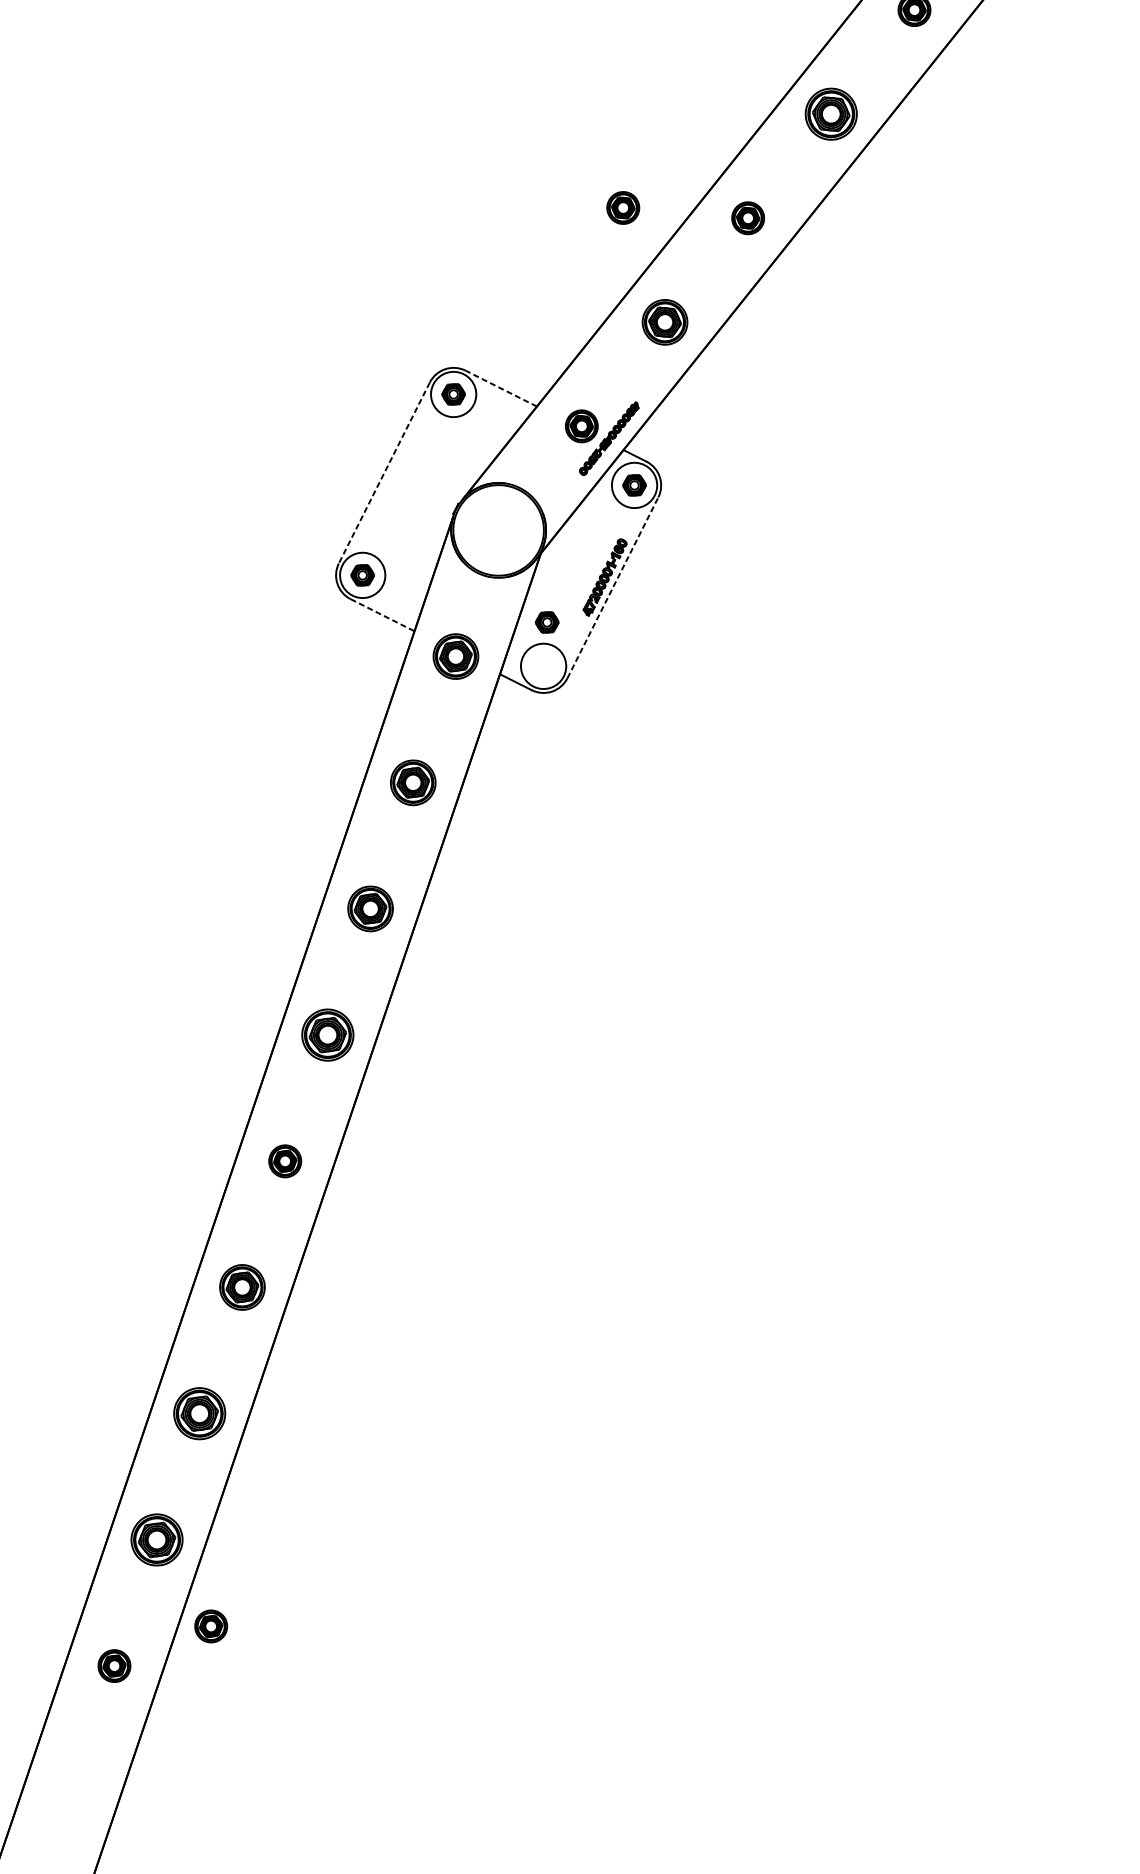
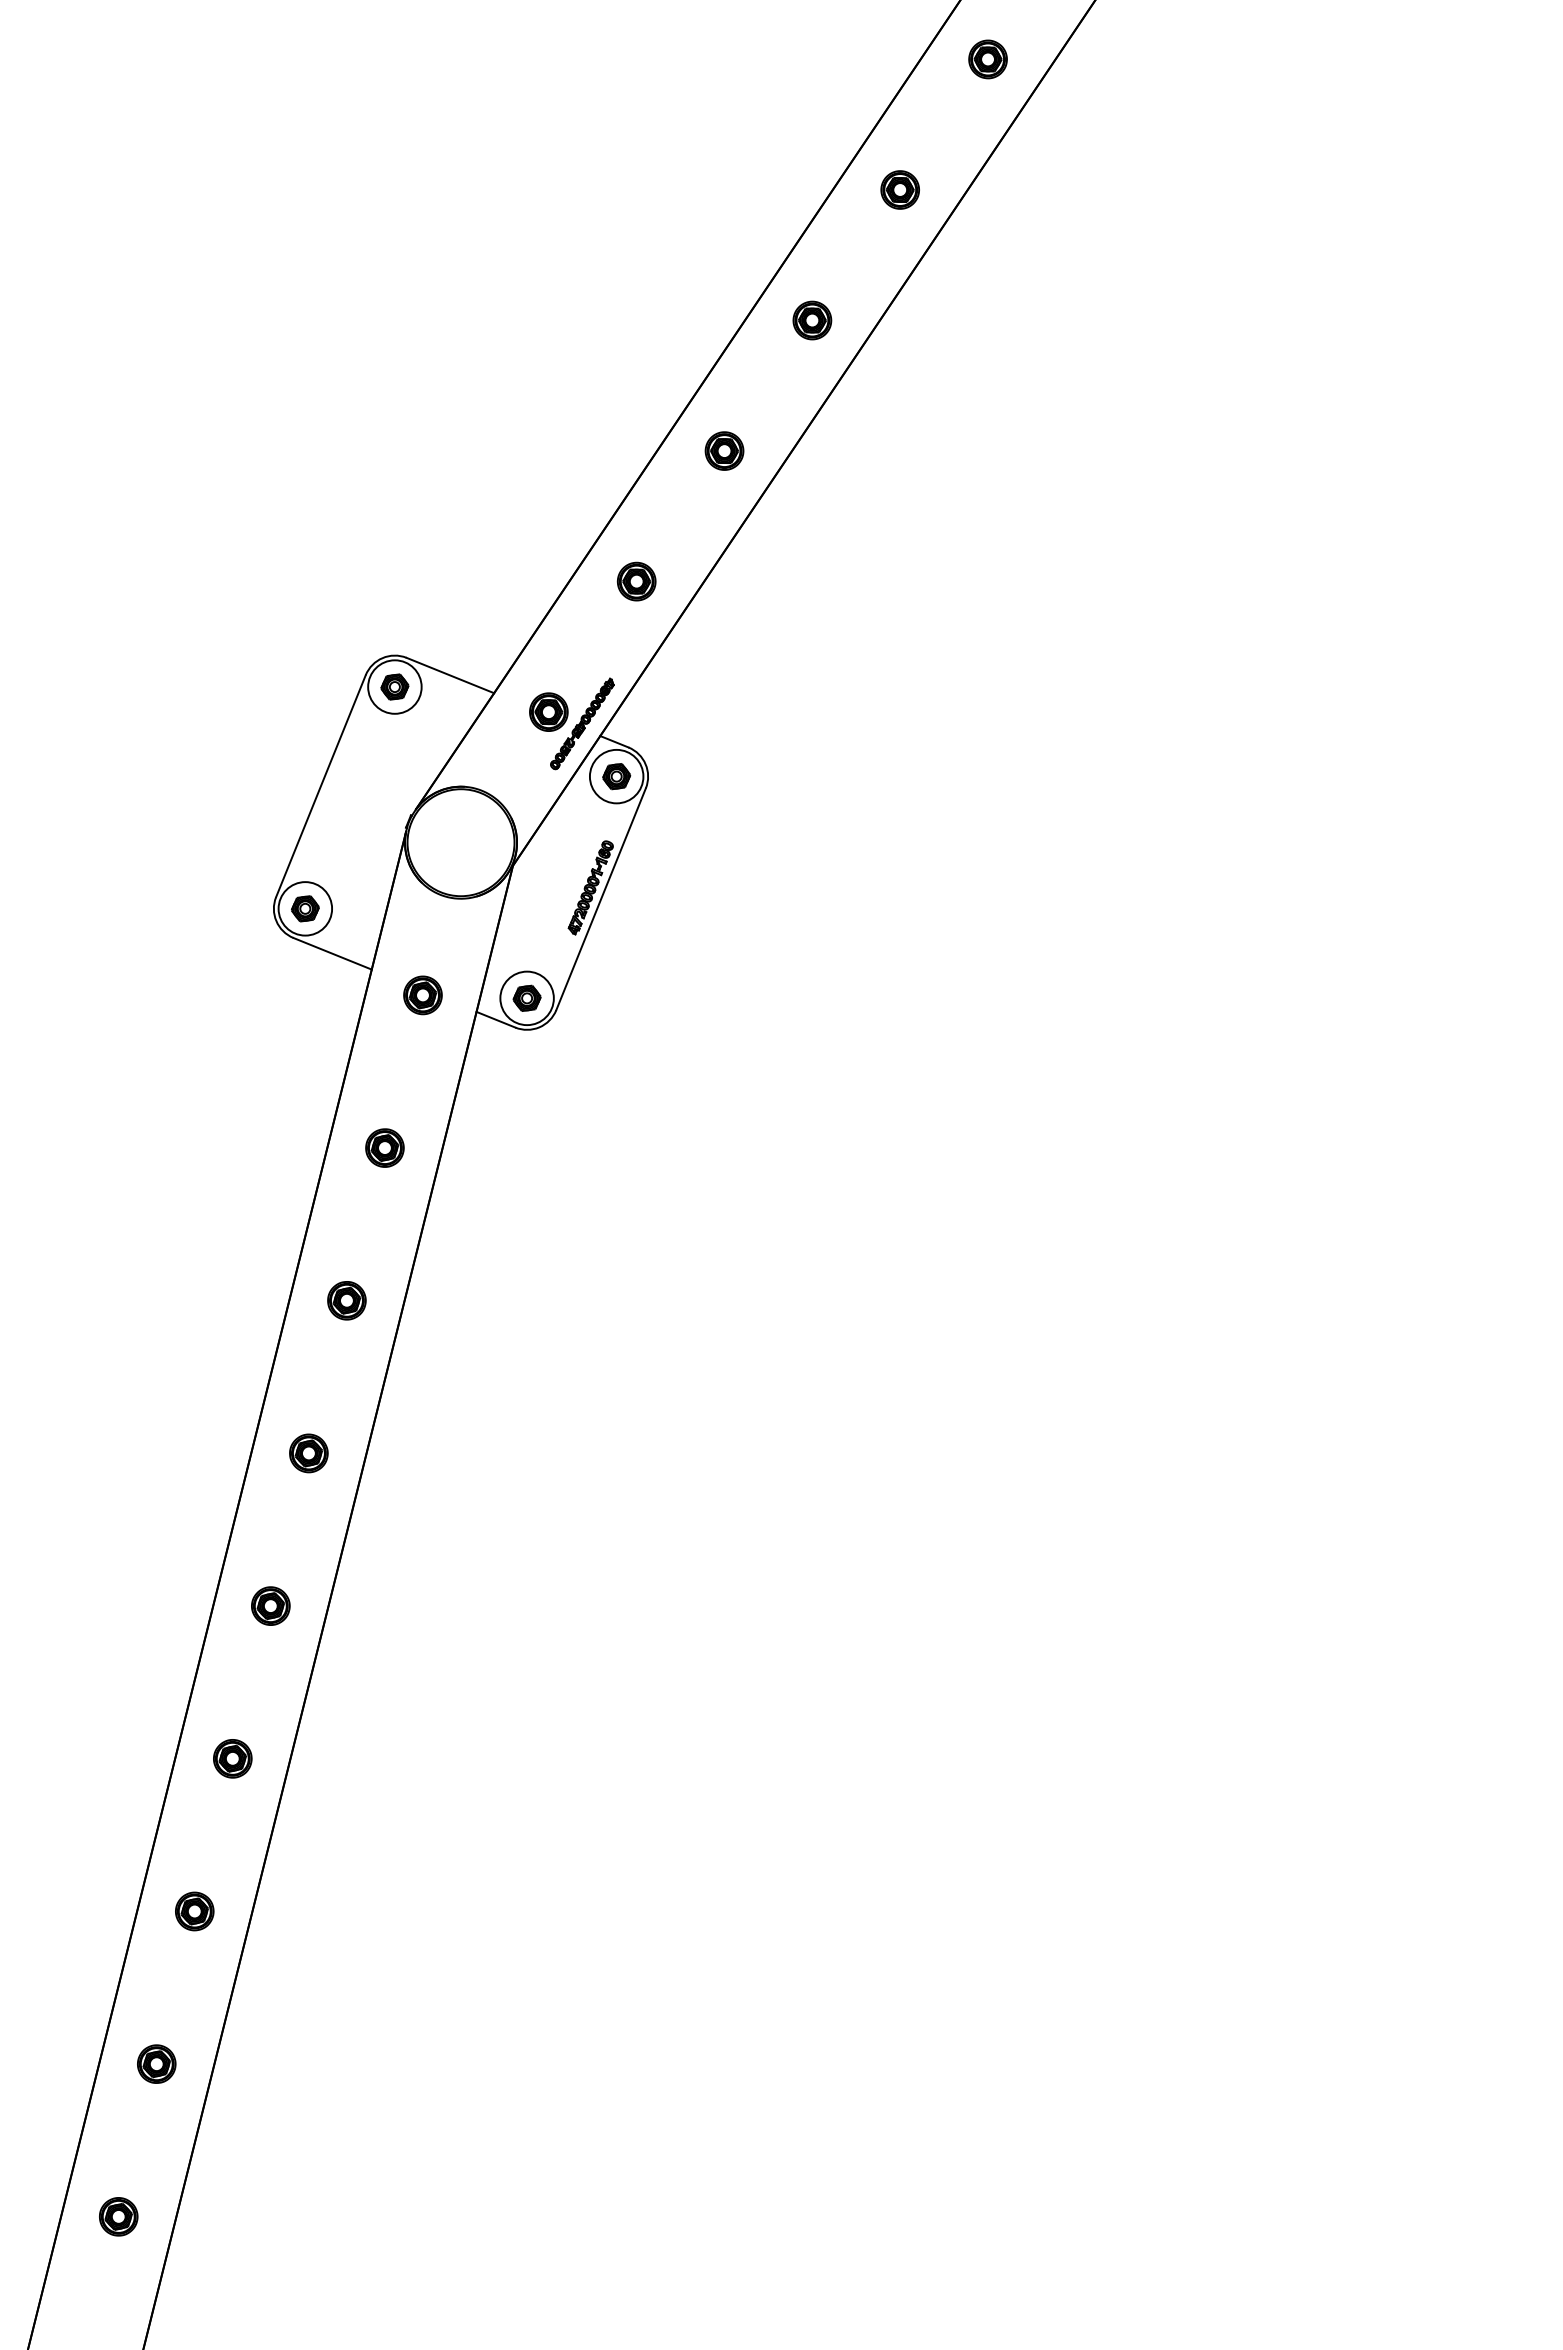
part: (831, 114) -> (812, 320), size x0.62
part: (623, 207) -> (576, 450), removed
part: (664, 322) -> (636, 581), size x0.71
line: (500, 388) -> (449, 675), dashed -> solid
line: (383, 473) -> (320, 786), dashed -> solid
line: (613, 588) -> (601, 899), dashed -> solid
line: (383, 615) -> (333, 953), dashed -> solid
part: (546, 621) -> (526, 997), moved
part: (455, 656) -> (422, 995), size x0.71
part: (412, 782) -> (384, 1147), size x0.71
part: (370, 908) -> (346, 1300), size x0.71
part: (327, 1035) -> (308, 1453), size x0.62
part: (242, 1287) -> (232, 1758), size x0.71
part: (199, 1413) -> (194, 1911), size x0.62
part: (157, 1539) -> (156, 2063), size x0.62
part: (211, 1626) -> (228, 2160), removed

